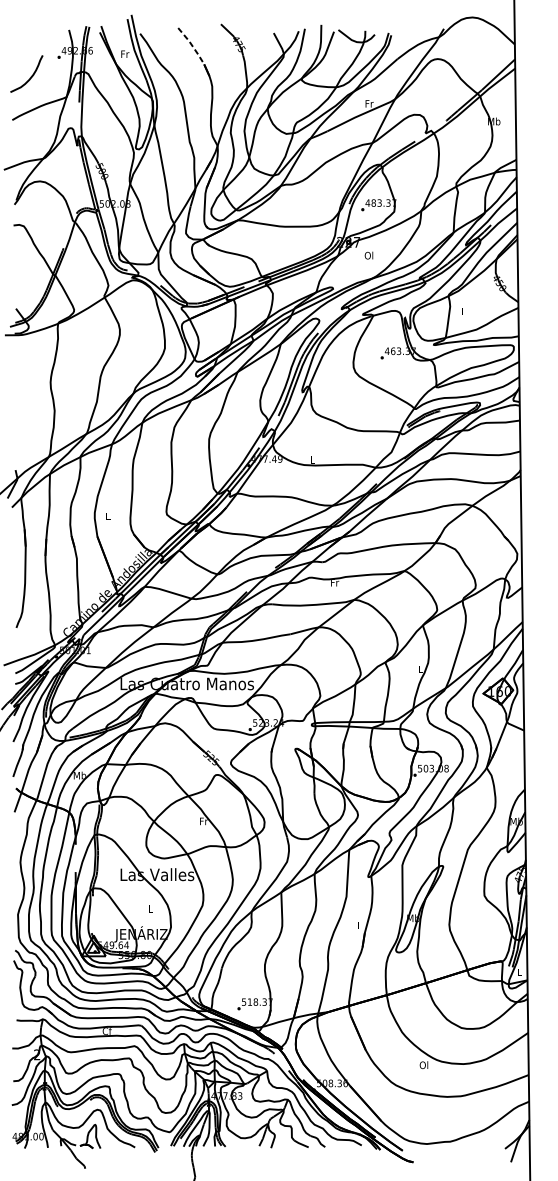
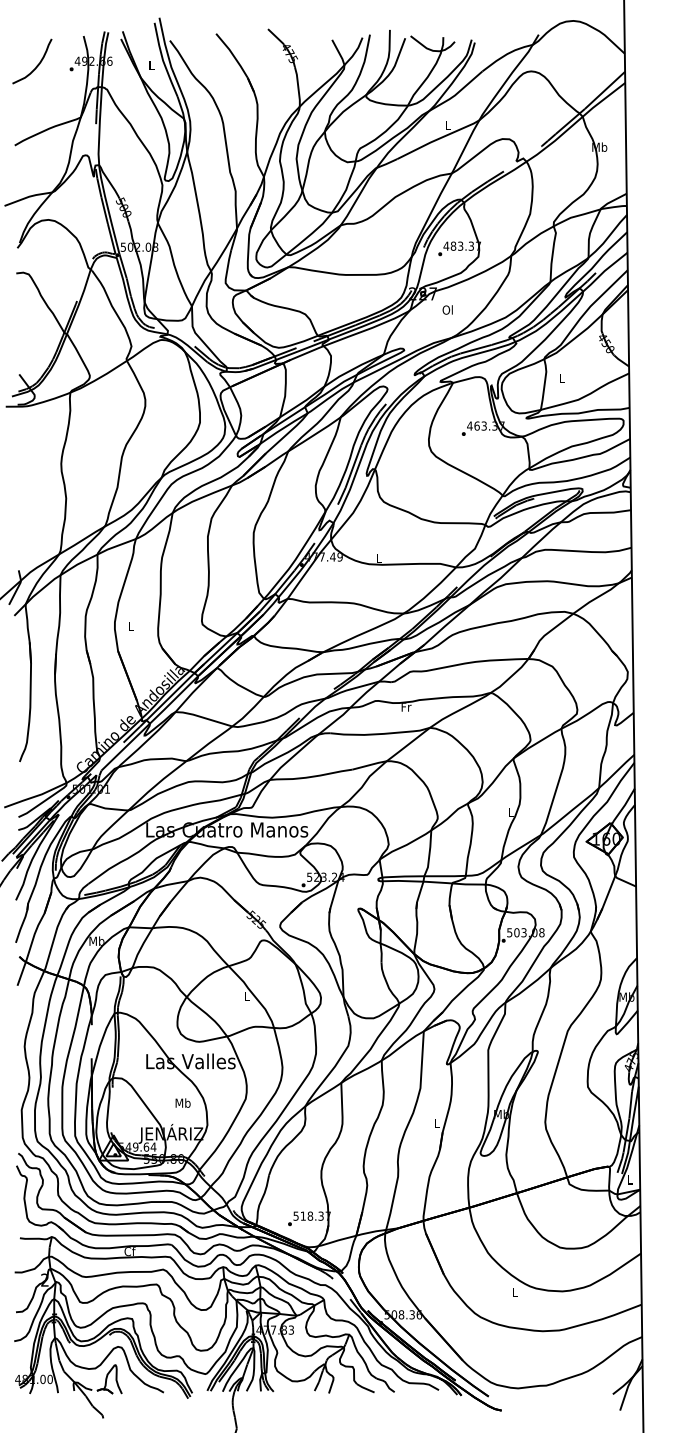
line: (192, 45) -> (233, 55), dashed -> solid
text: (124, 54) -> (151, 65), Fr -> L
curve: (30, 77) -> (36, 65), moved
text: (369, 103) -> (448, 125), Fr -> L
text: (204, 821) -> (247, 996), Fr -> L
text: (150, 908) -> (182, 1102), L -> Mb
text: (423, 1065) -> (514, 1292), Ol -> L

